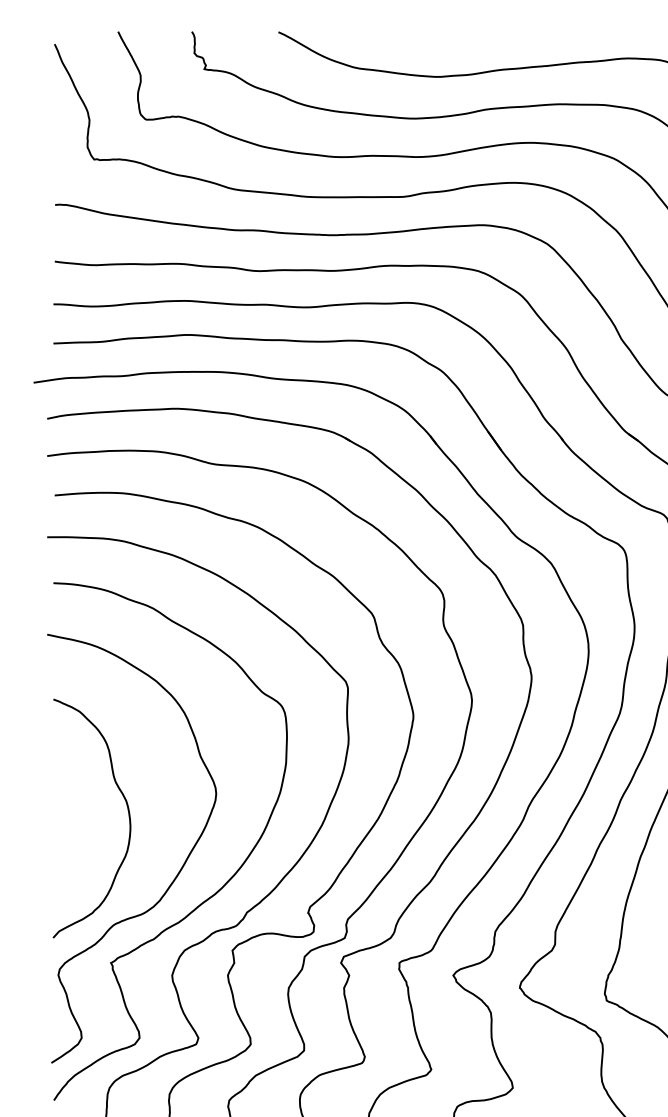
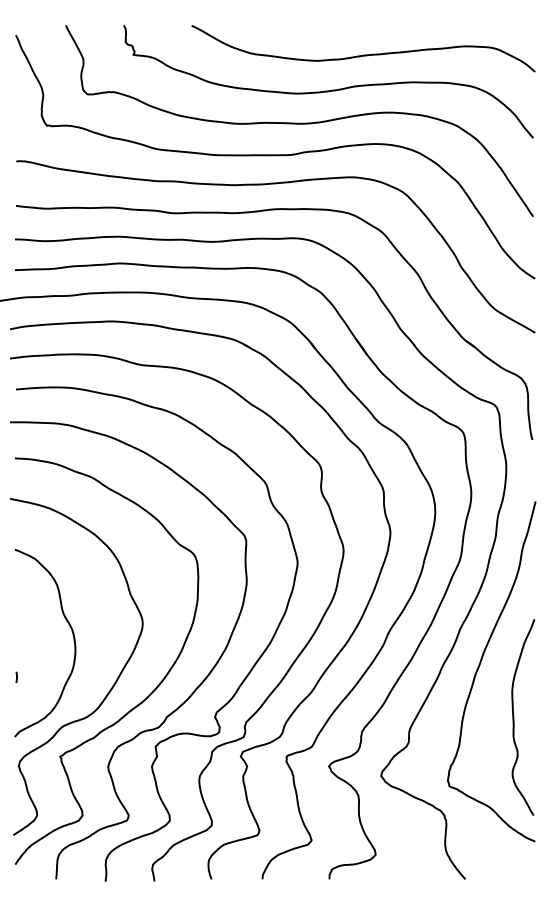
curve: (55, 860) -> (16, 676), added

